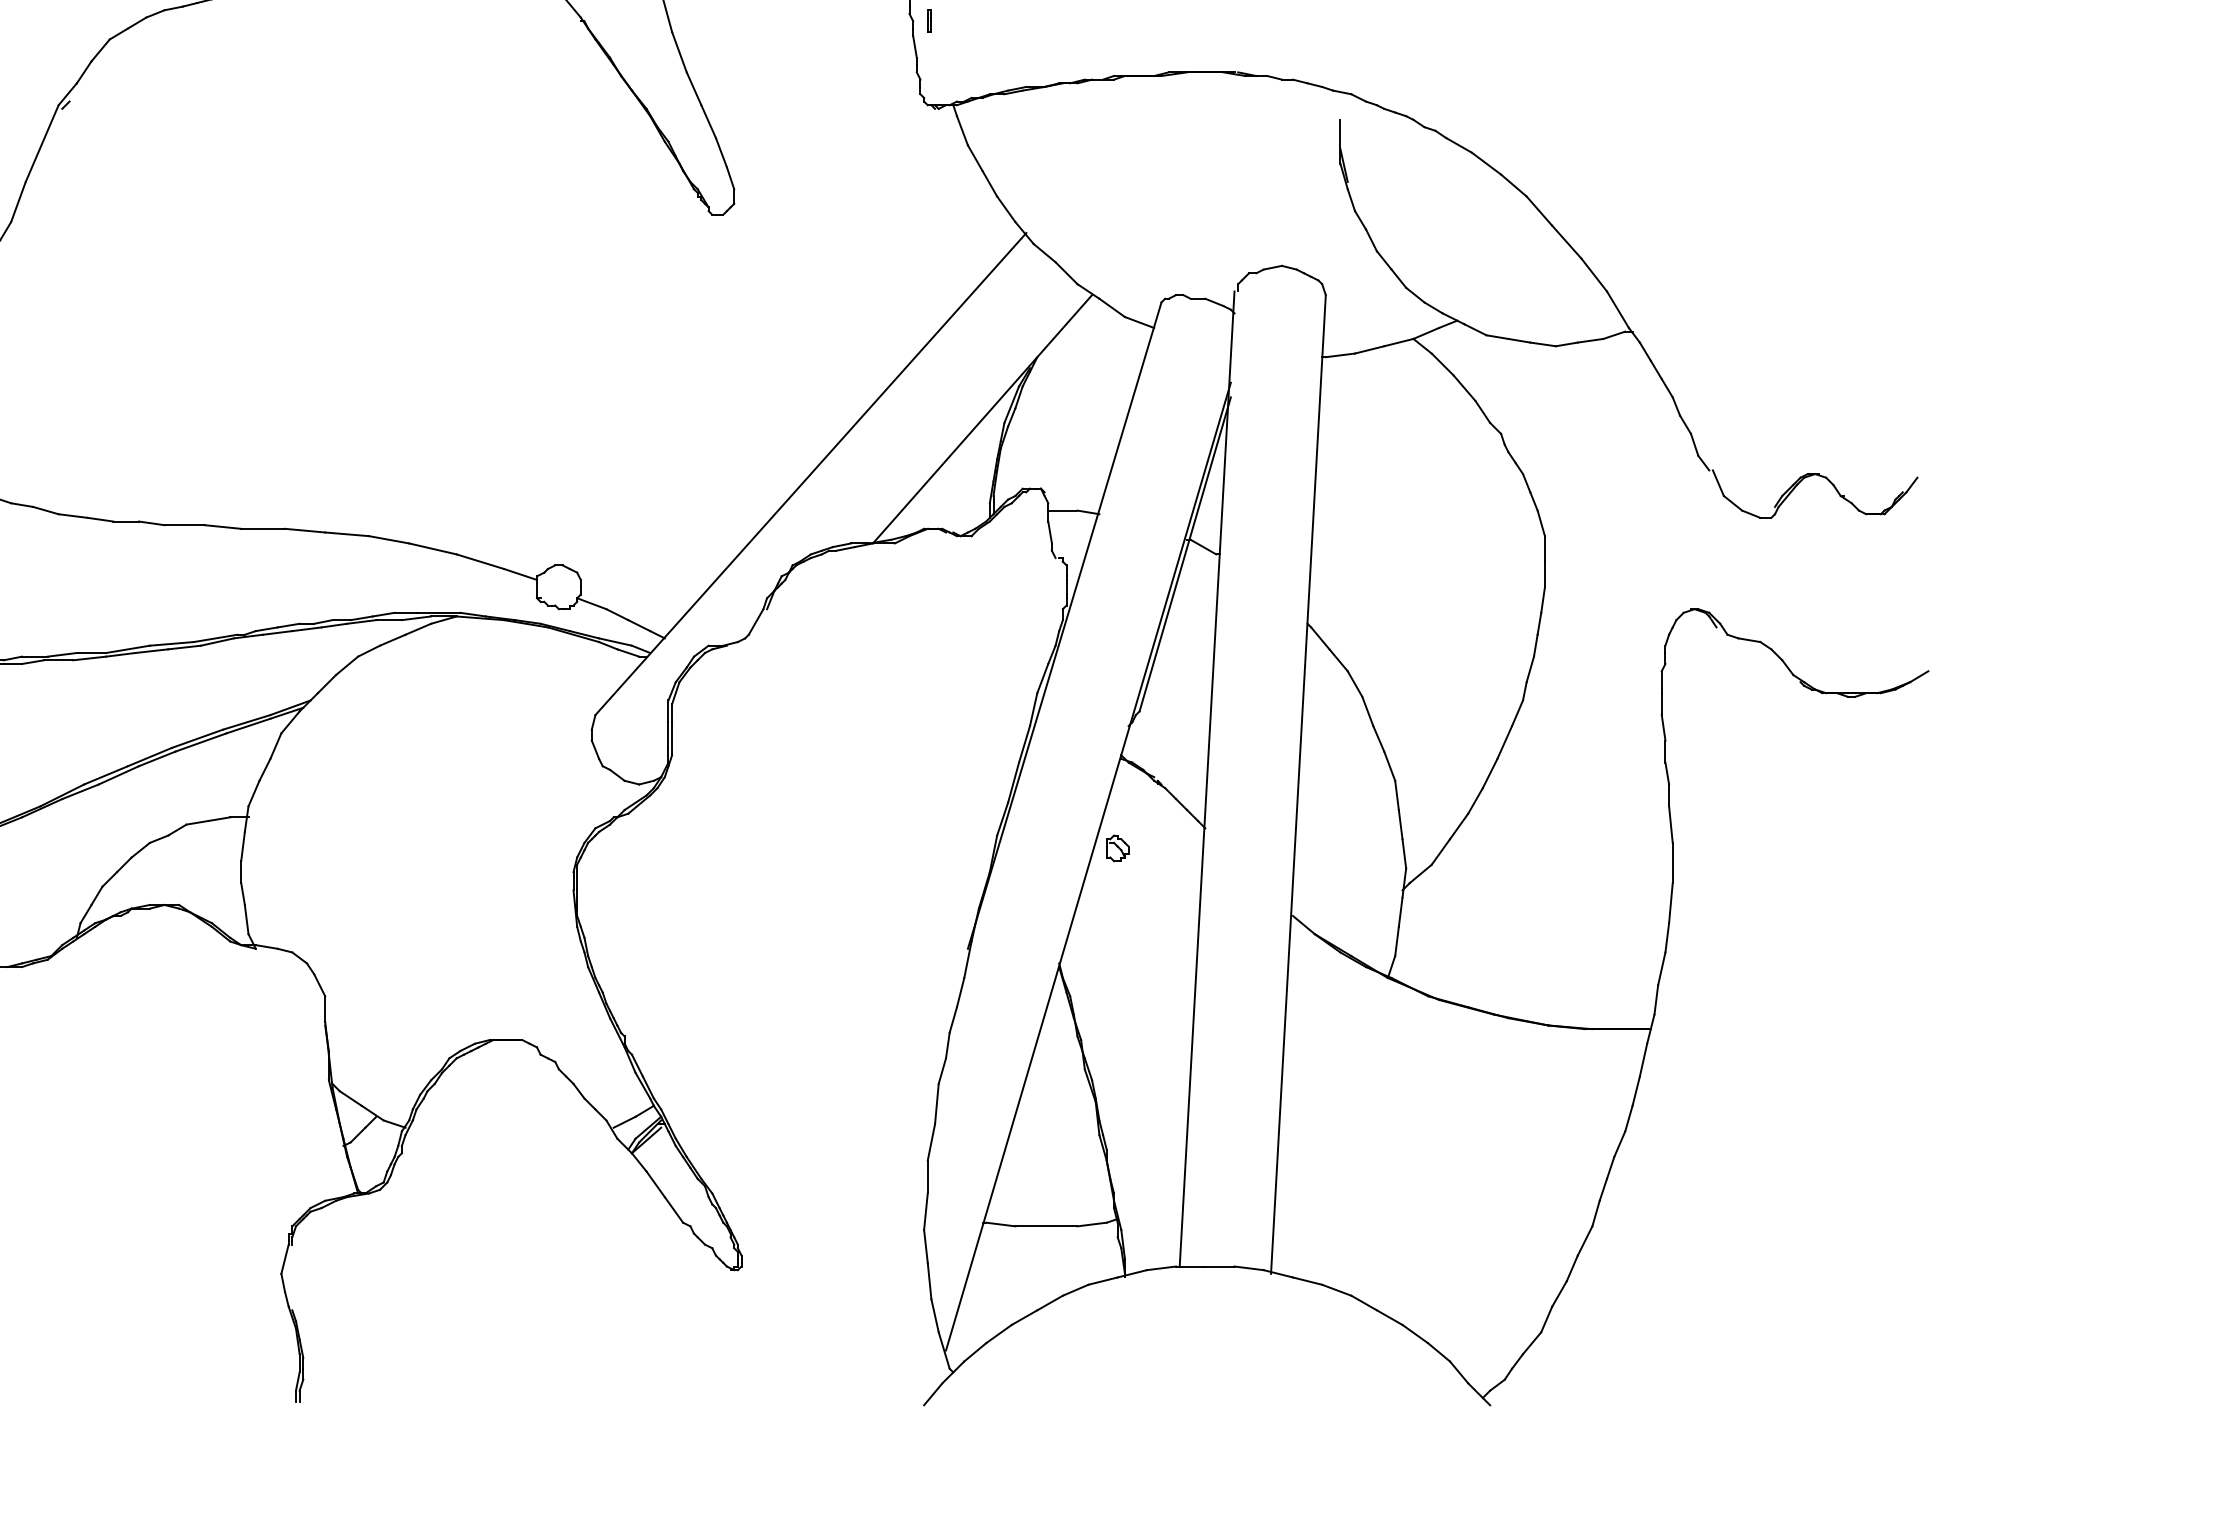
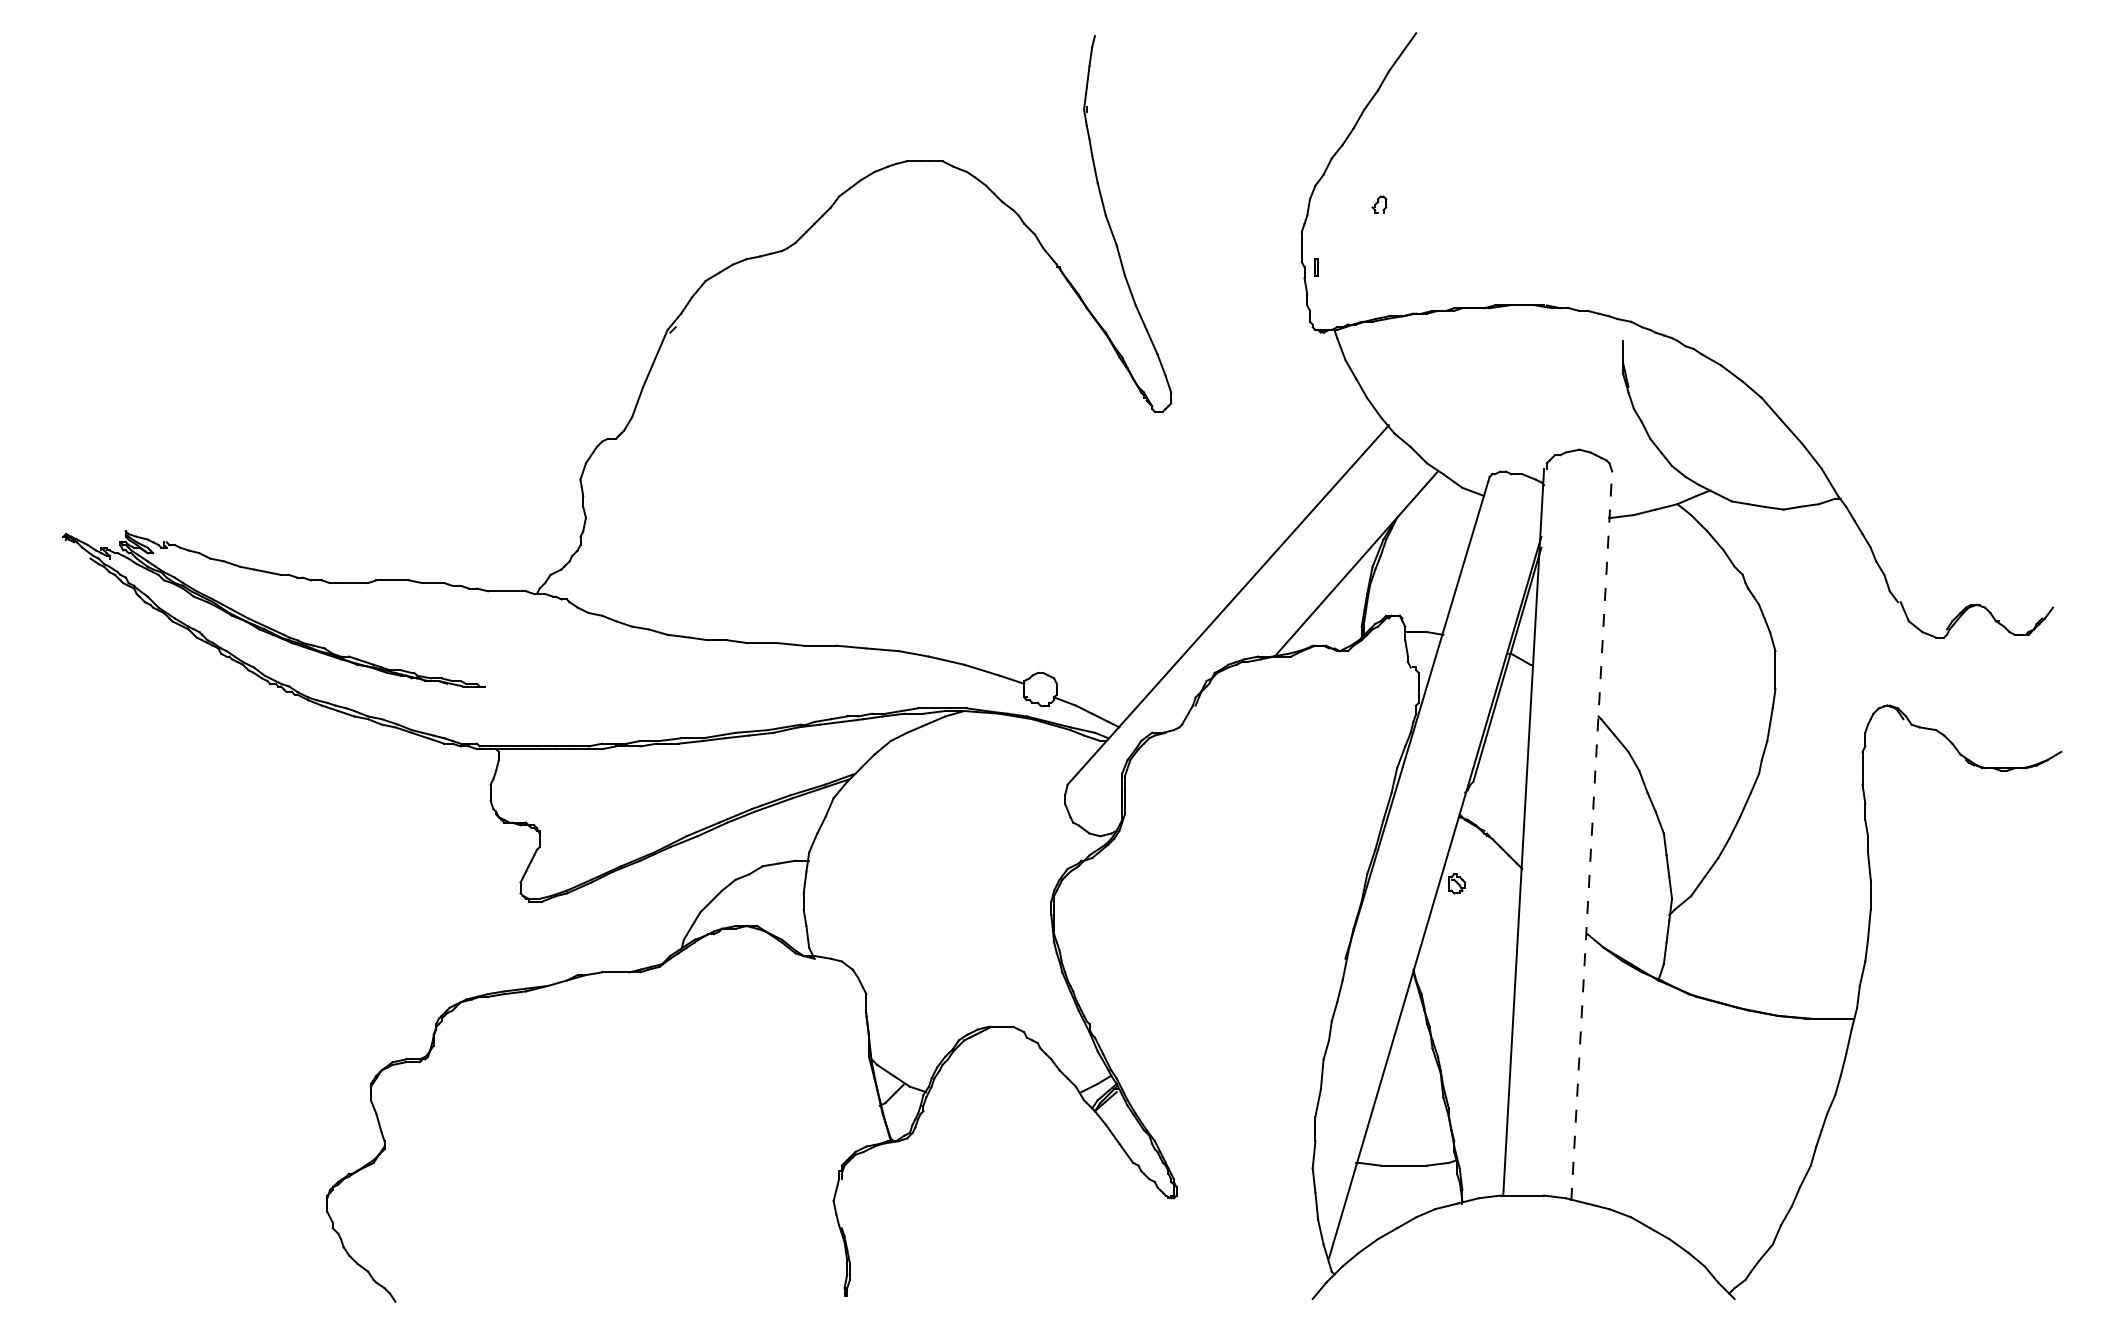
line: (1298, 783) -> (1591, 835), solid -> dashed

